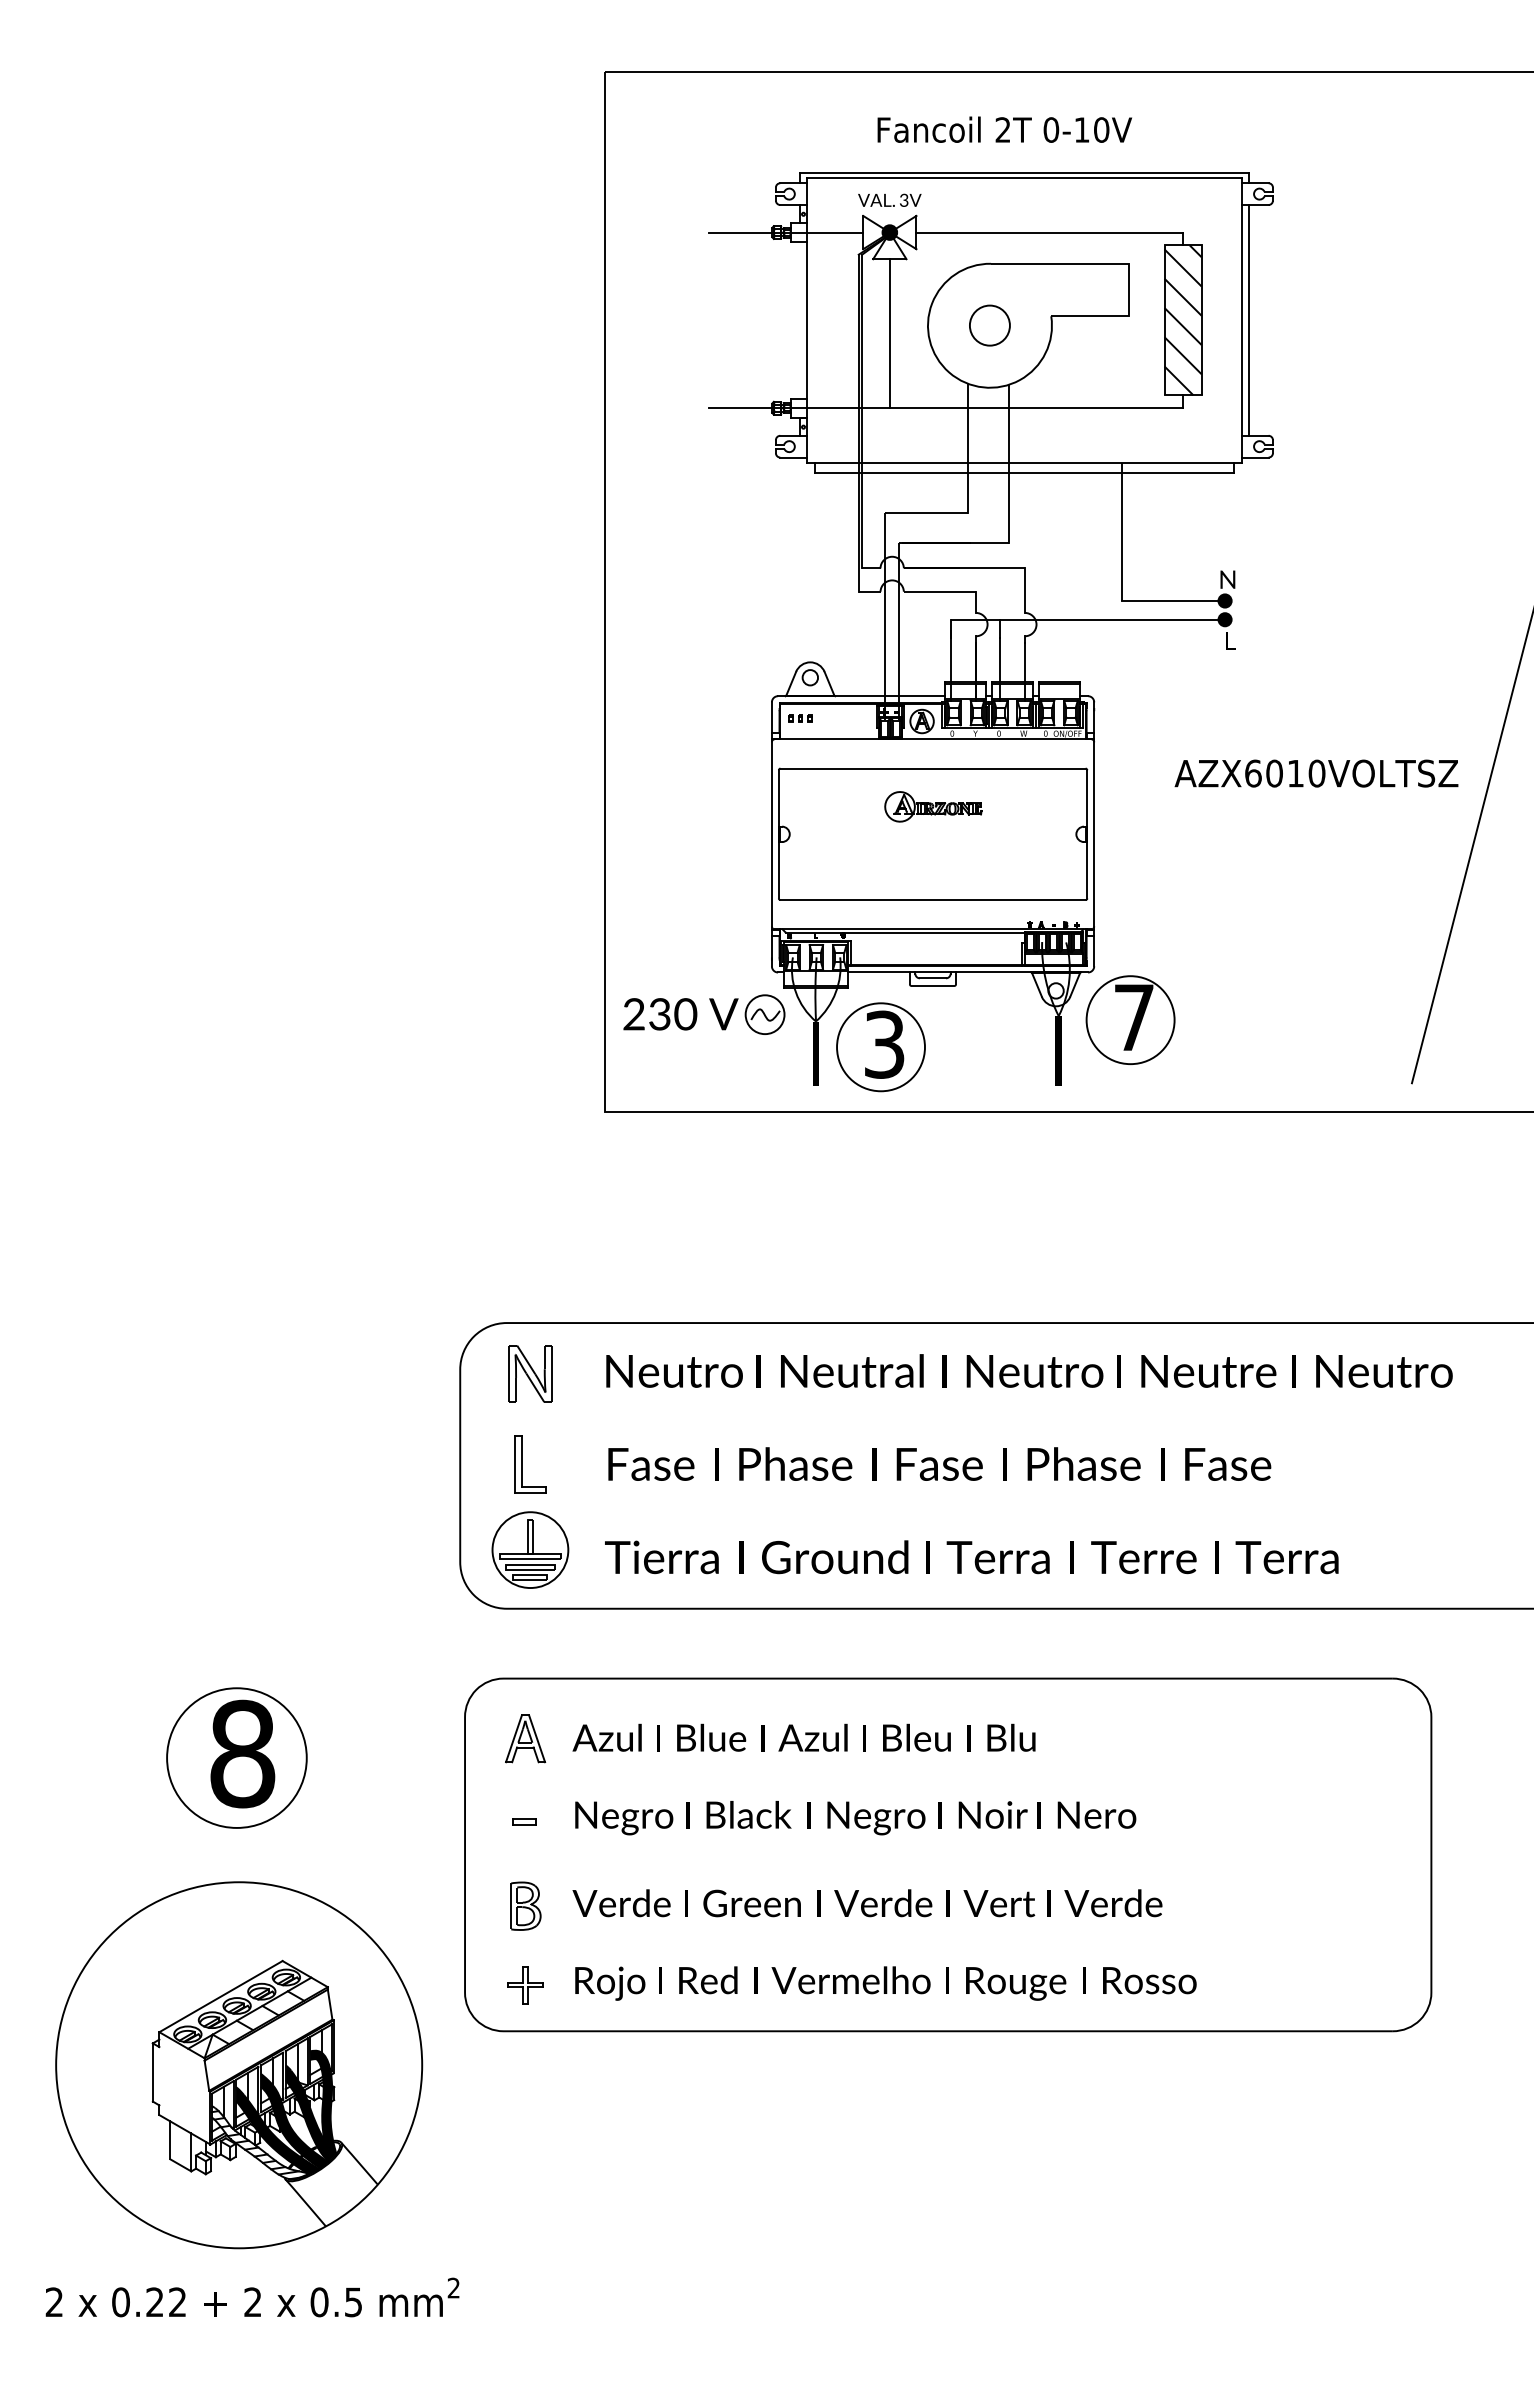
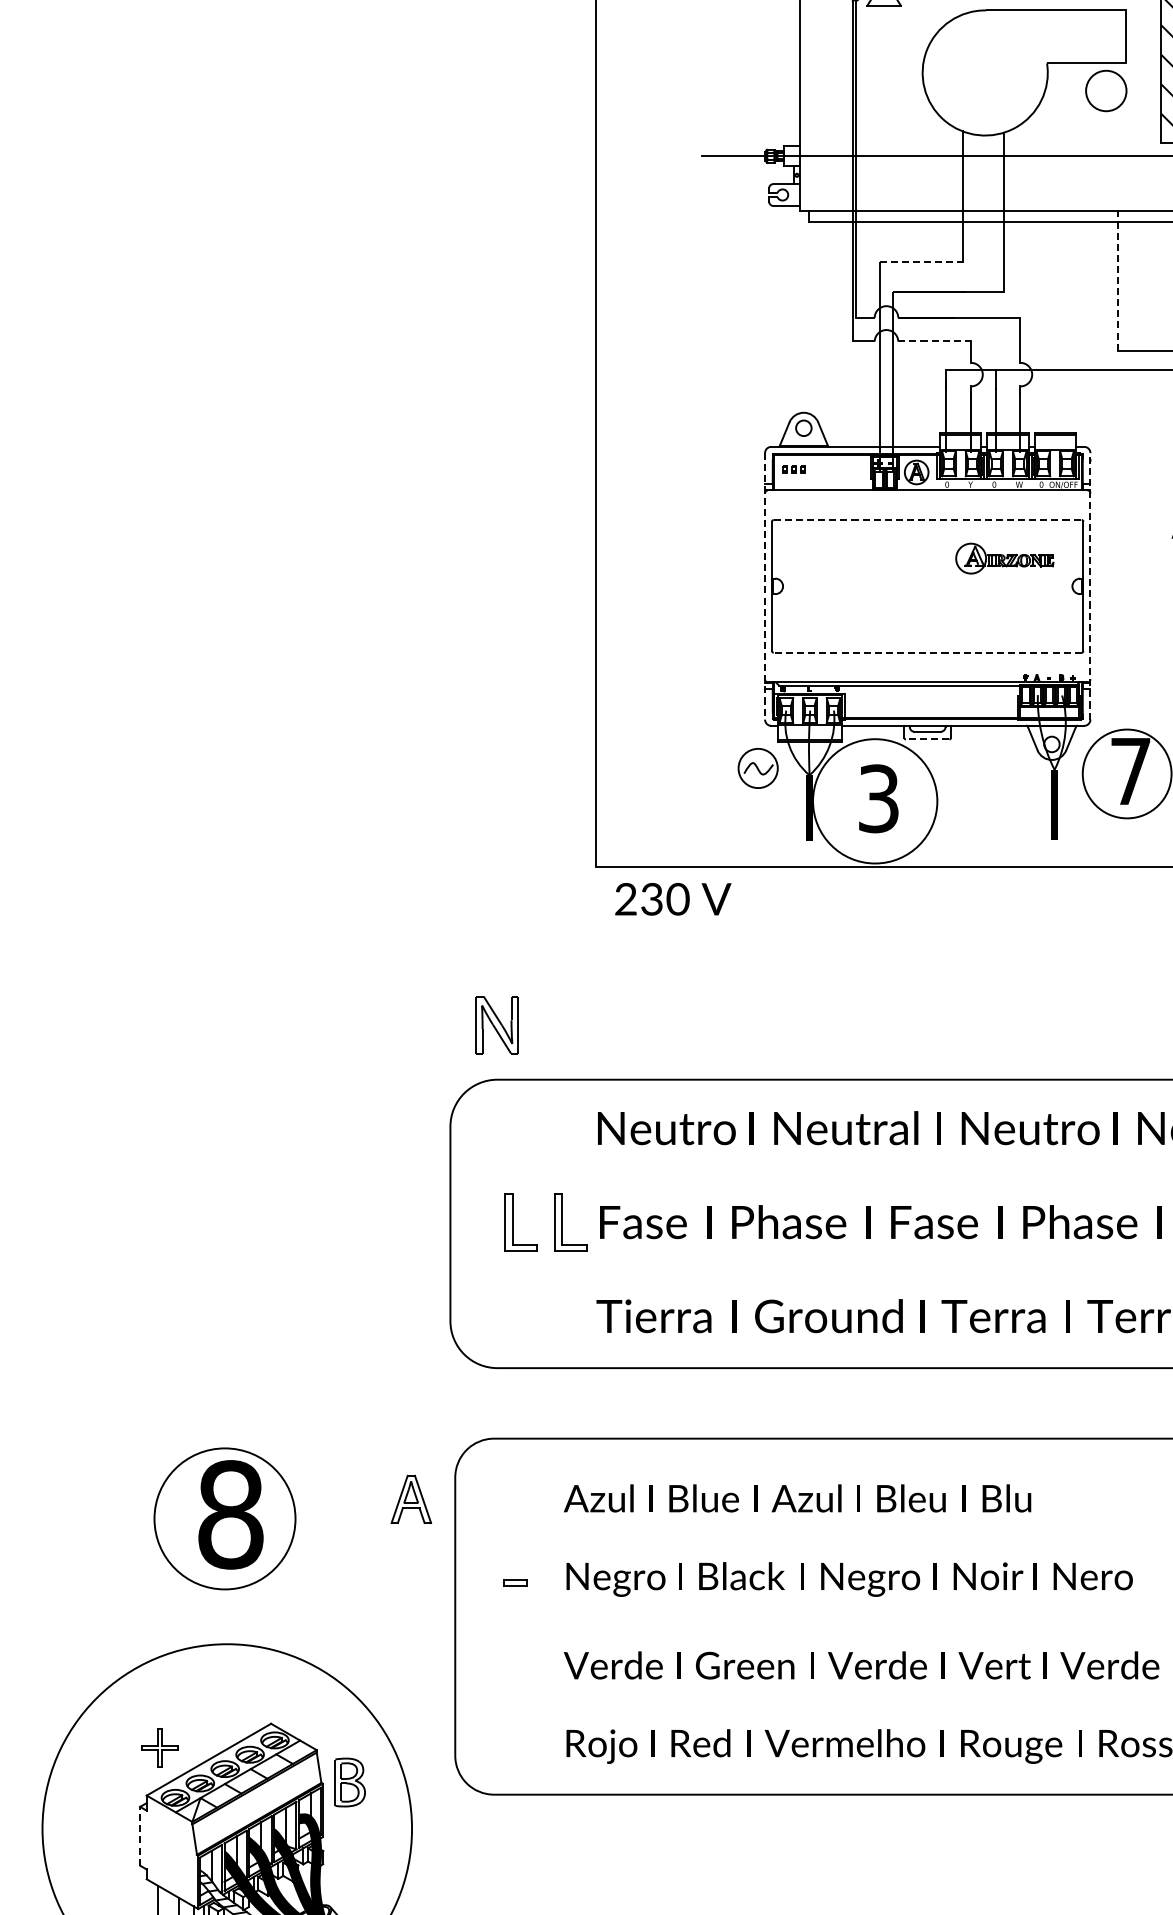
circle: (989, 325) -> (1105, 90), moved
line: (889, 333) -> (883, 80), removed
line: (927, 513) -> (922, 262), solid -> dashed
line: (1121, 531) -> (1117, 280), solid -> dashed
line: (940, 591) -> (935, 341), solid -> dashed
line: (933, 768) -> (928, 519), solid -> dashed
part: (933, 806) -> (1004, 558), moved
line: (771, 834) -> (764, 586), solid -> dashed
line: (1094, 834) -> (1090, 586), solid -> dashed
line: (933, 900) -> (928, 653), solid -> dashed
line: (932, 985) -> (927, 738), solid -> dashed
text: (680, 1014) -> (672, 899), moved
circle: (880, 1047) -> (874, 801), size x1.4
part: (530, 1373) -> (497, 1024), moved
part: (571, 1464) -> (562, 1222), added
part: (530, 1549) -> (521, 1308), removed
part: (525, 1738) -> (411, 1499), moved
part: (525, 1905) -> (349, 1781), moved
part: (525, 1985) -> (159, 1748), moved
line: (152, 2072) -> (139, 1836), solid -> dashed

